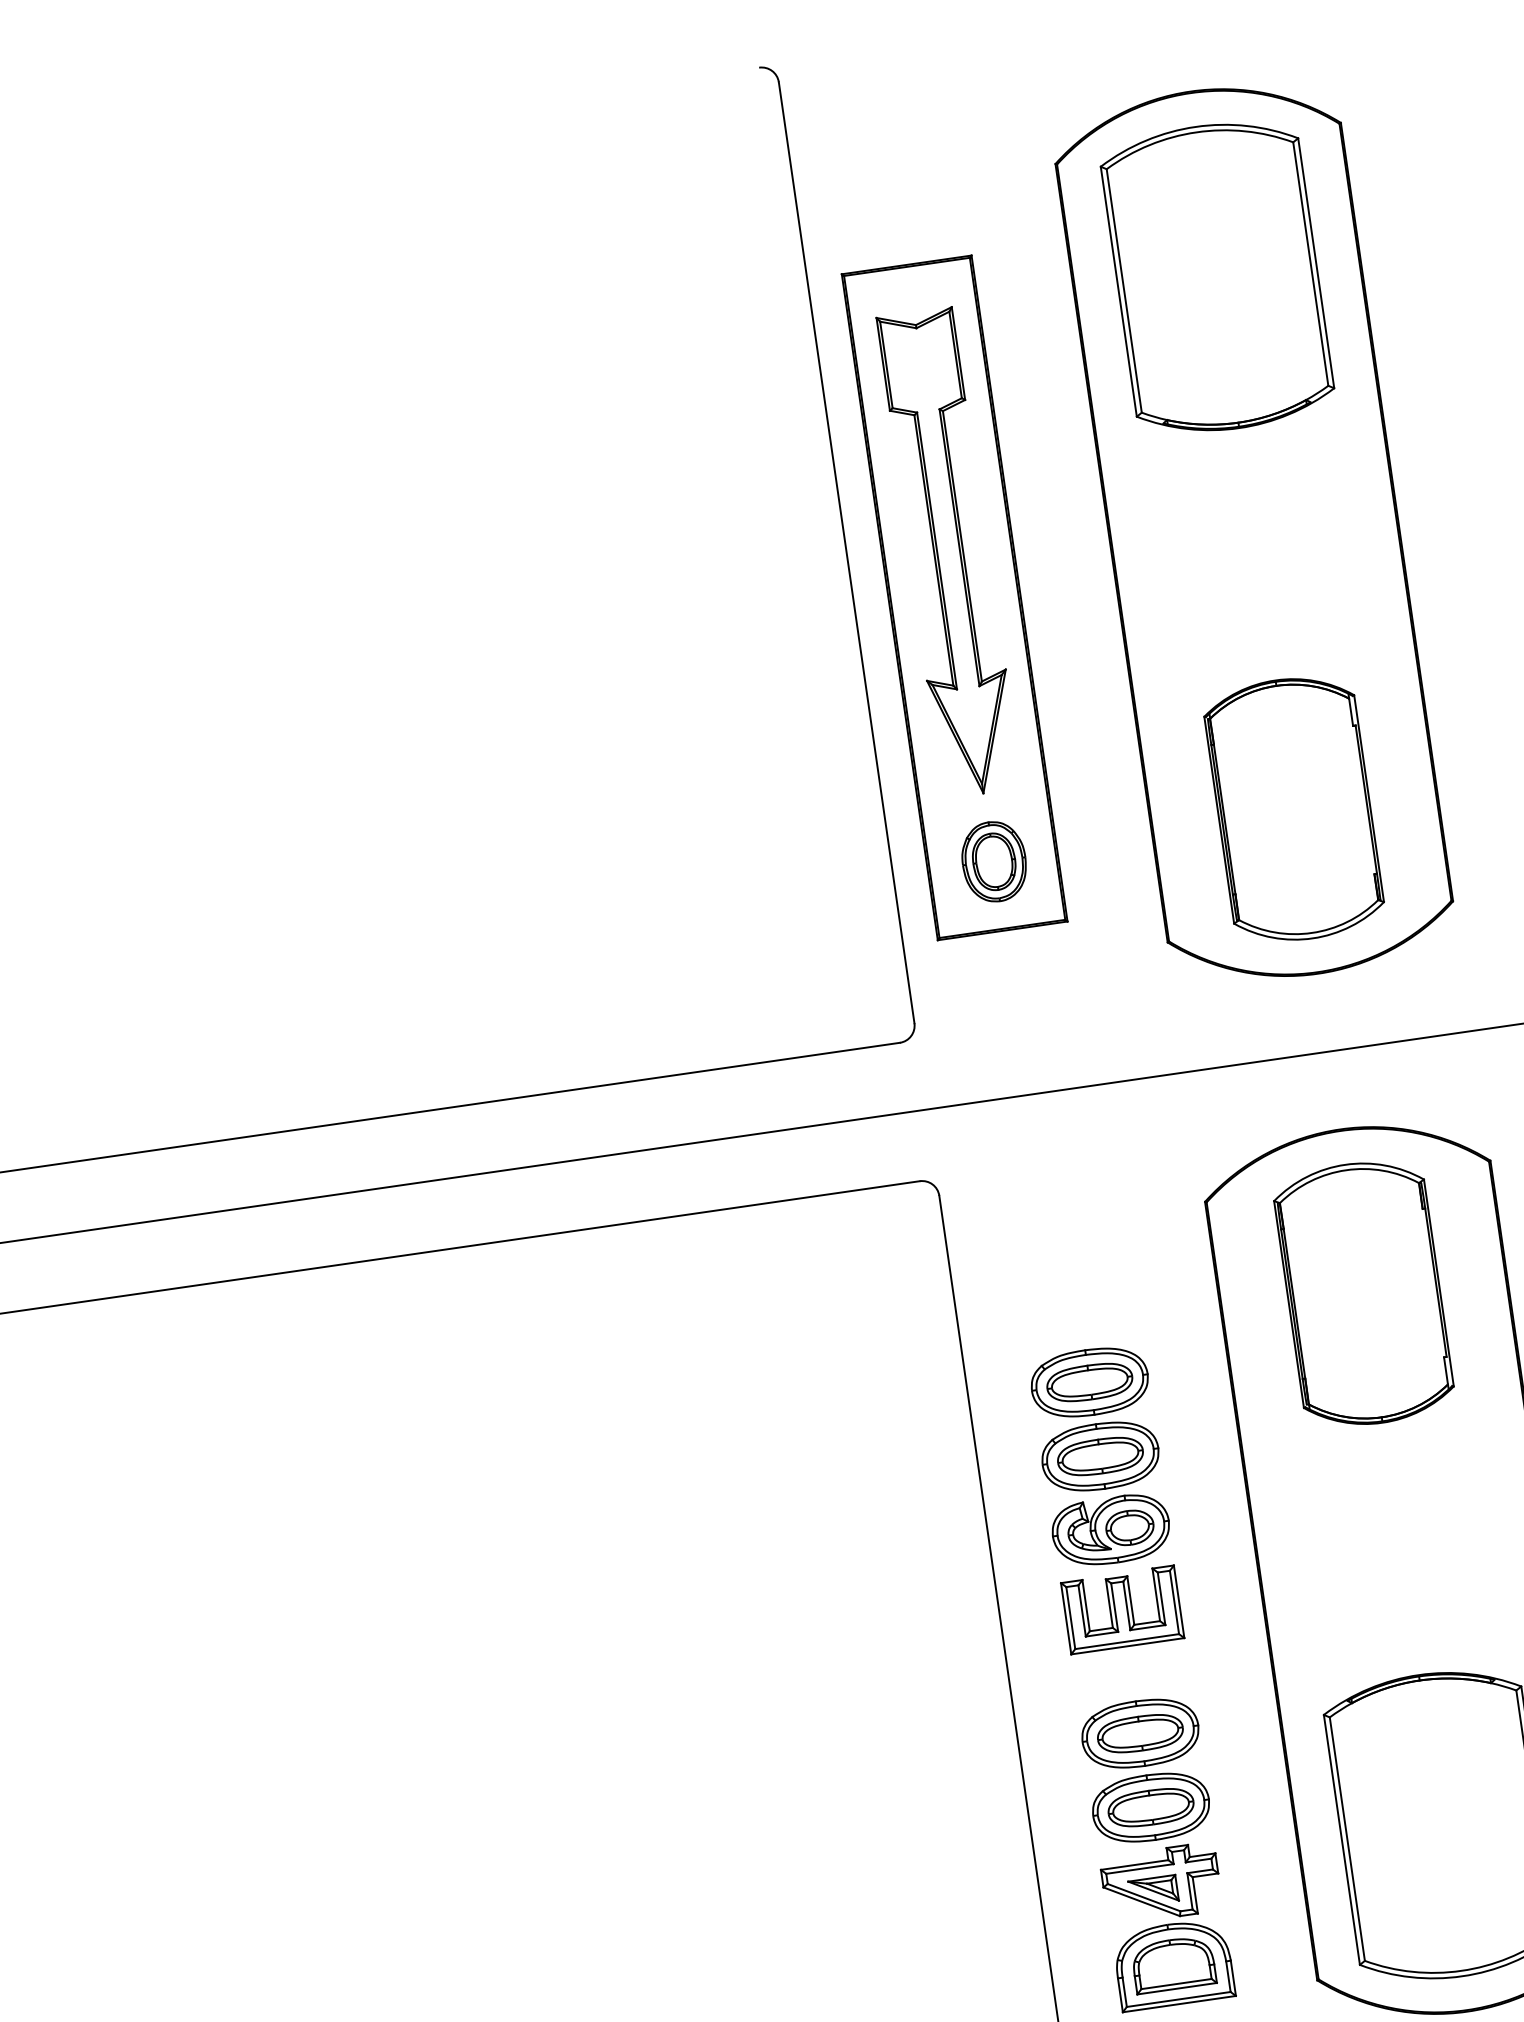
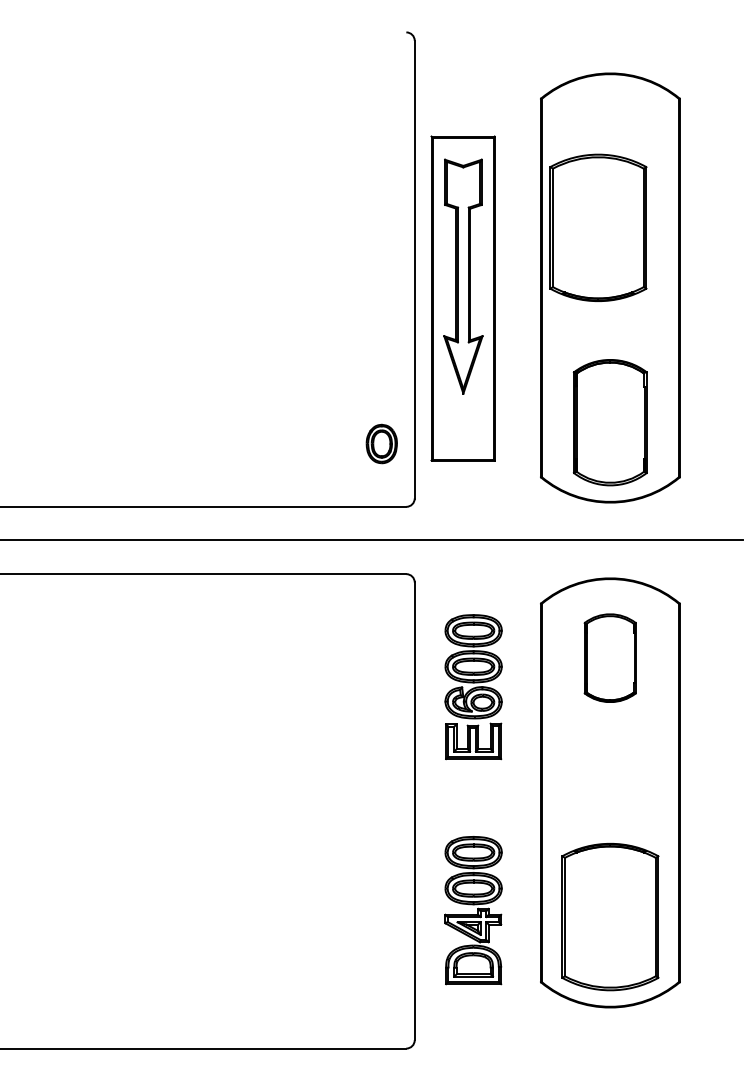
part: (1217, 276) -> (598, 227), moved
part: (993, 860) -> (381, 443), moved
part: (1361, 1292) -> (609, 657), size x0.7
part: (1106, 1499) -> (473, 687), moved

